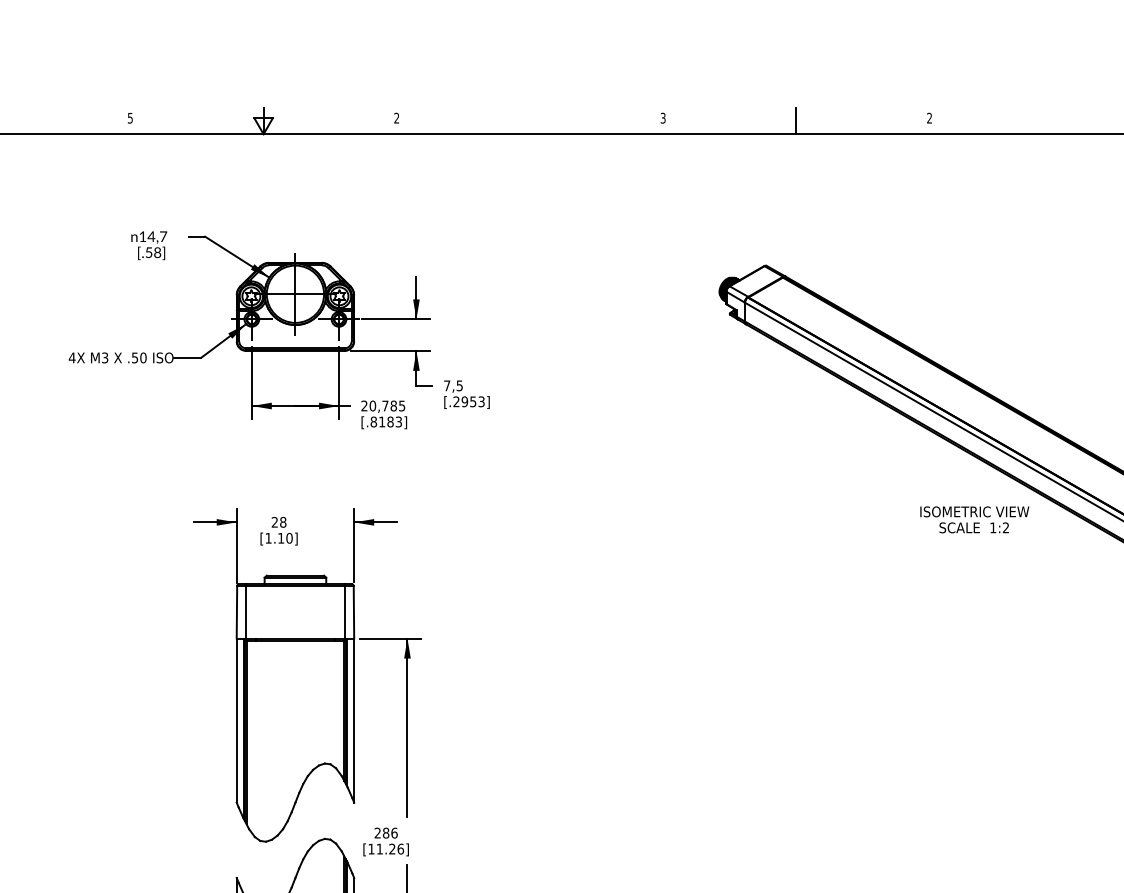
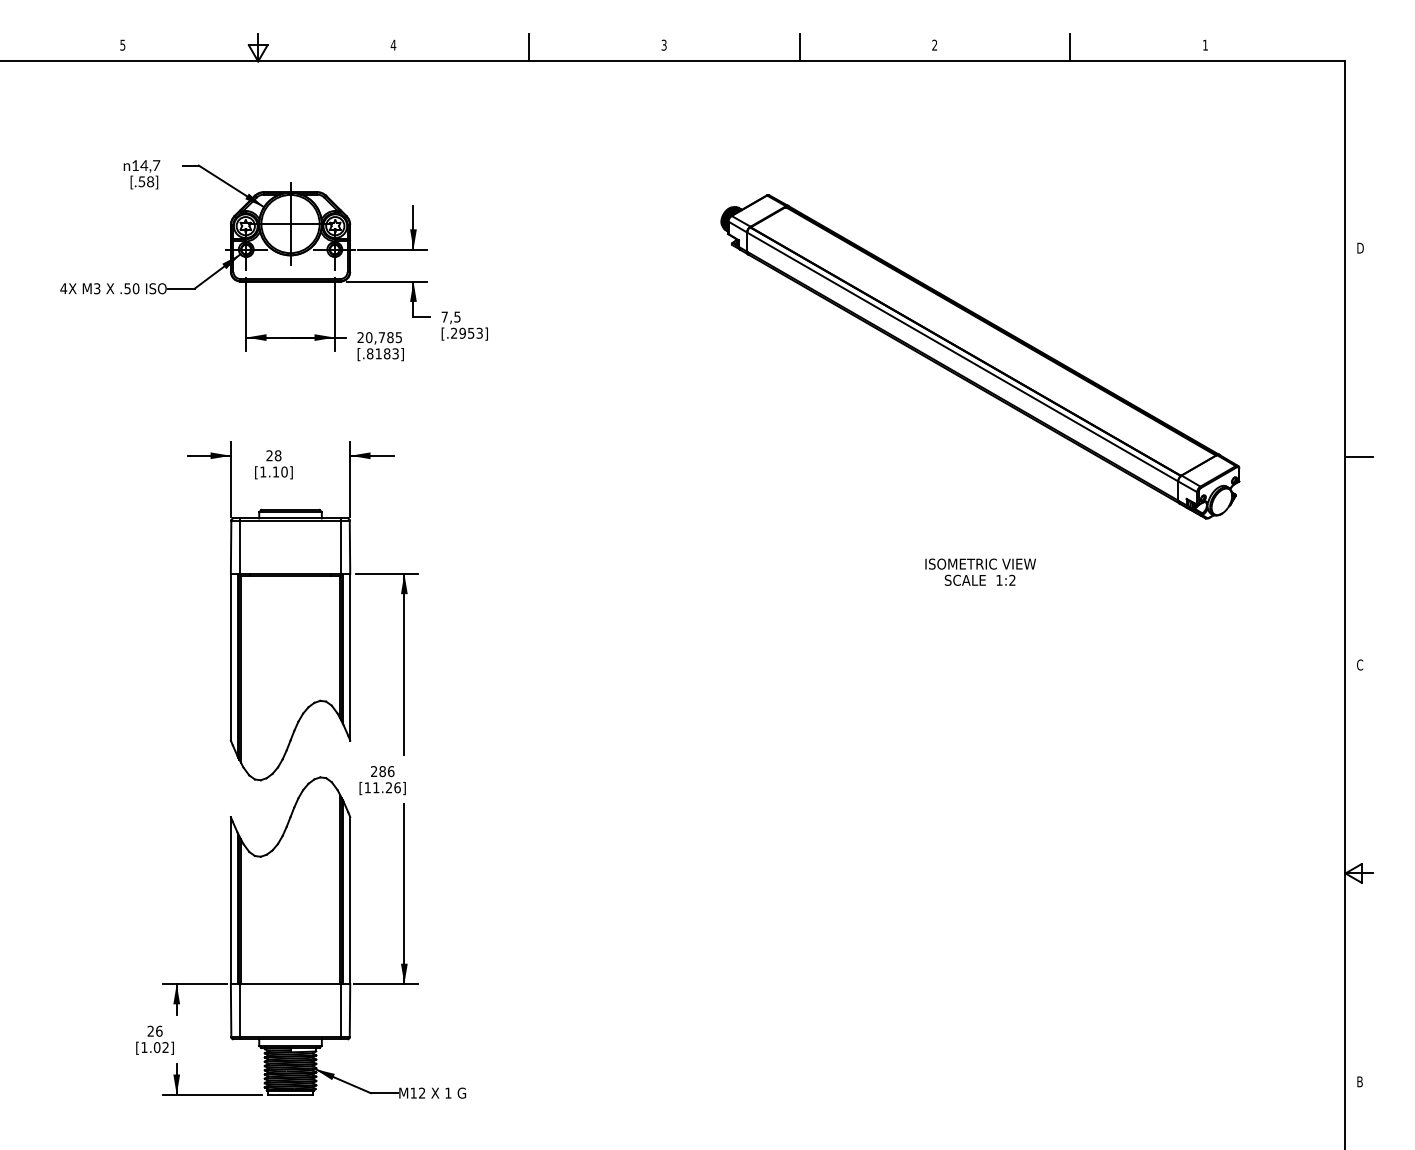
text: (396, 117) -> (393, 44), 2 -> 4
line: (529, 120) -> (528, 47), added
line: (1063, 120) -> (1070, 47), added
text: (974, 519) -> (980, 571), moved

